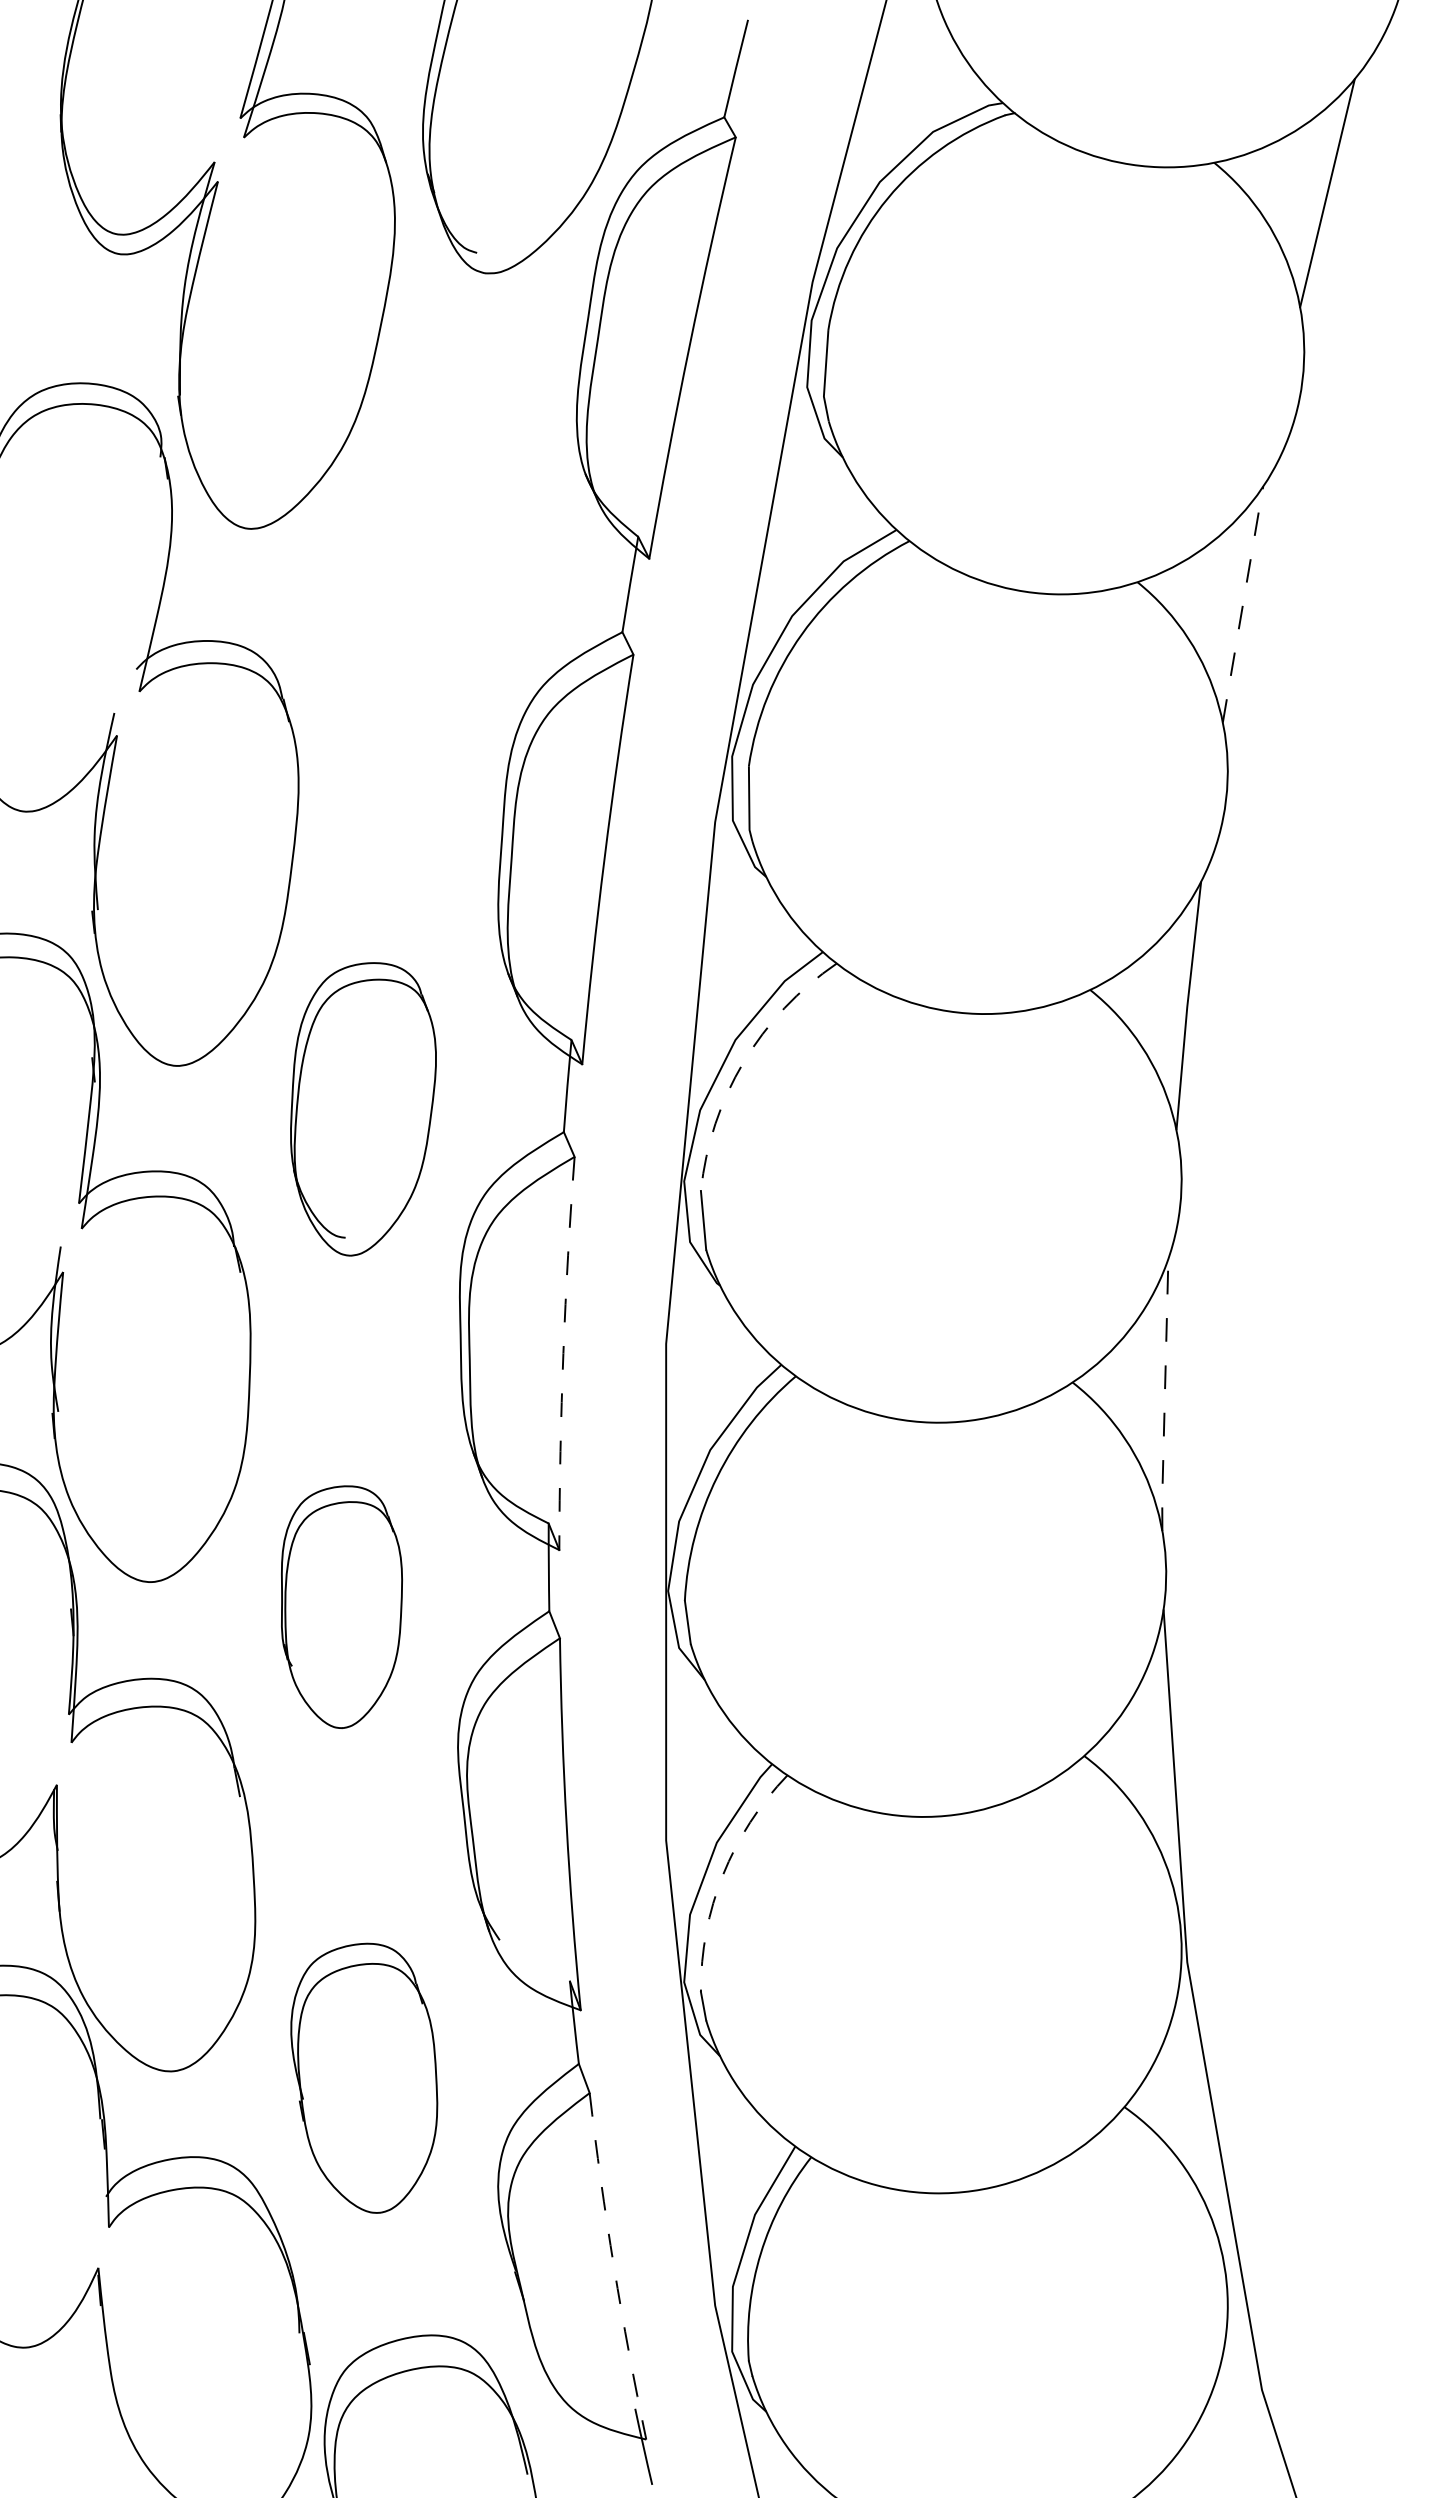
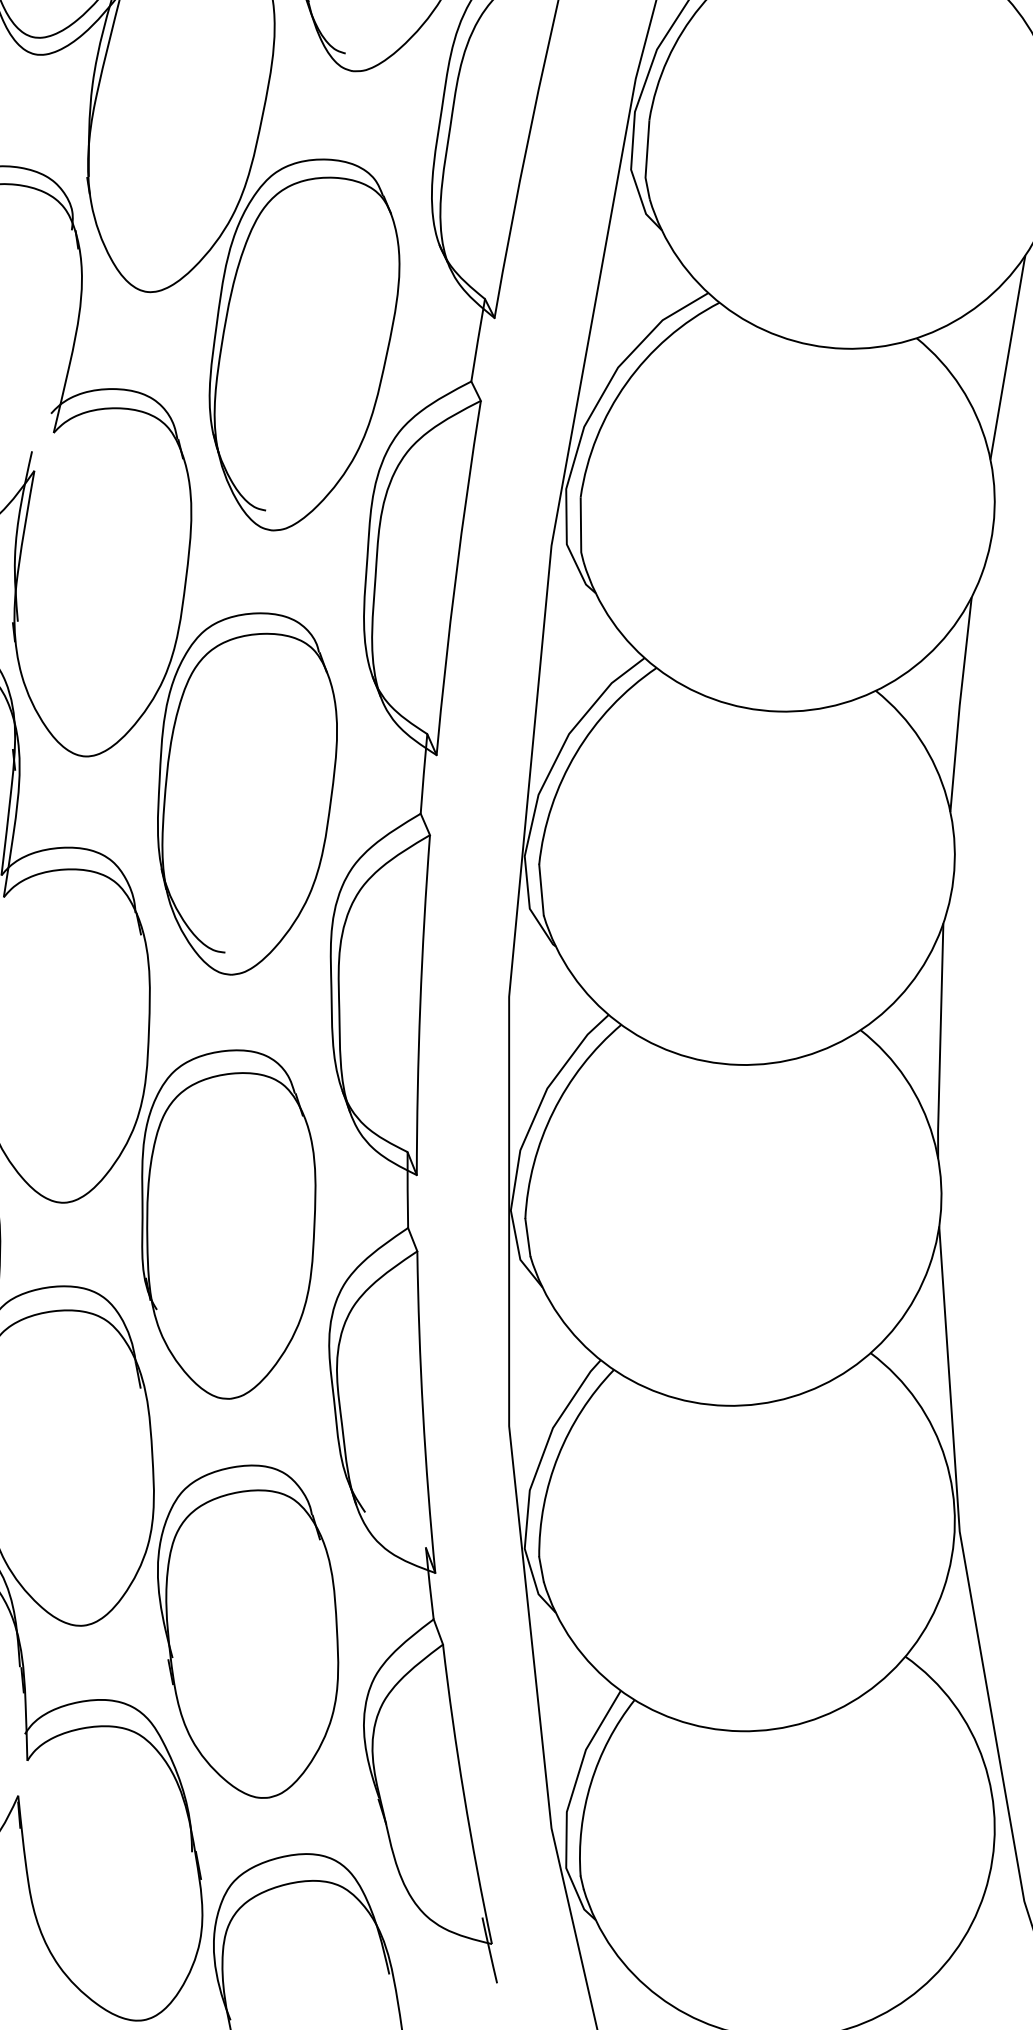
part: (429, 589) -> (304, 344), added
line: (1243, 603) -> (1008, 356), dashed -> solid
arc: (743, 1062) -> (576, 753), dashed -> solid
part: (363, 1109) -> (247, 794), size x1.43
arc: (563, 1353) -> (420, 1005), dashed -> solid
line: (1164, 1395) -> (940, 1041), dashed -> solid
part: (341, 1606) -> (228, 1223), size x1.67
arc: (722, 1875) -> (557, 1456), dashed -> solid
part: (364, 2078) -> (248, 1631), size x1.43
arc: (614, 2266) -> (464, 1794), dashed -> solid

